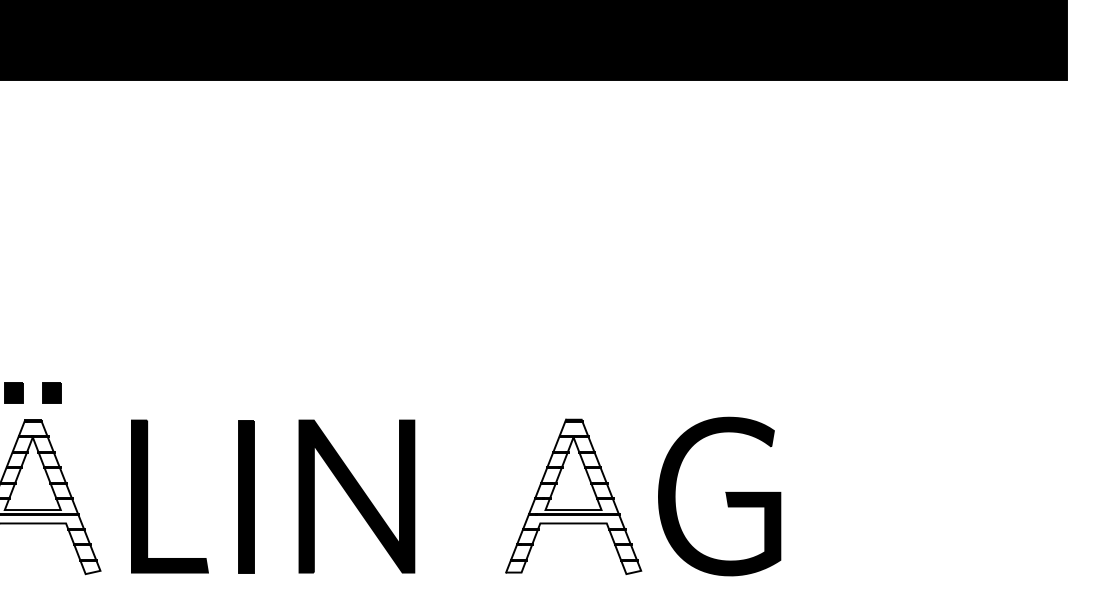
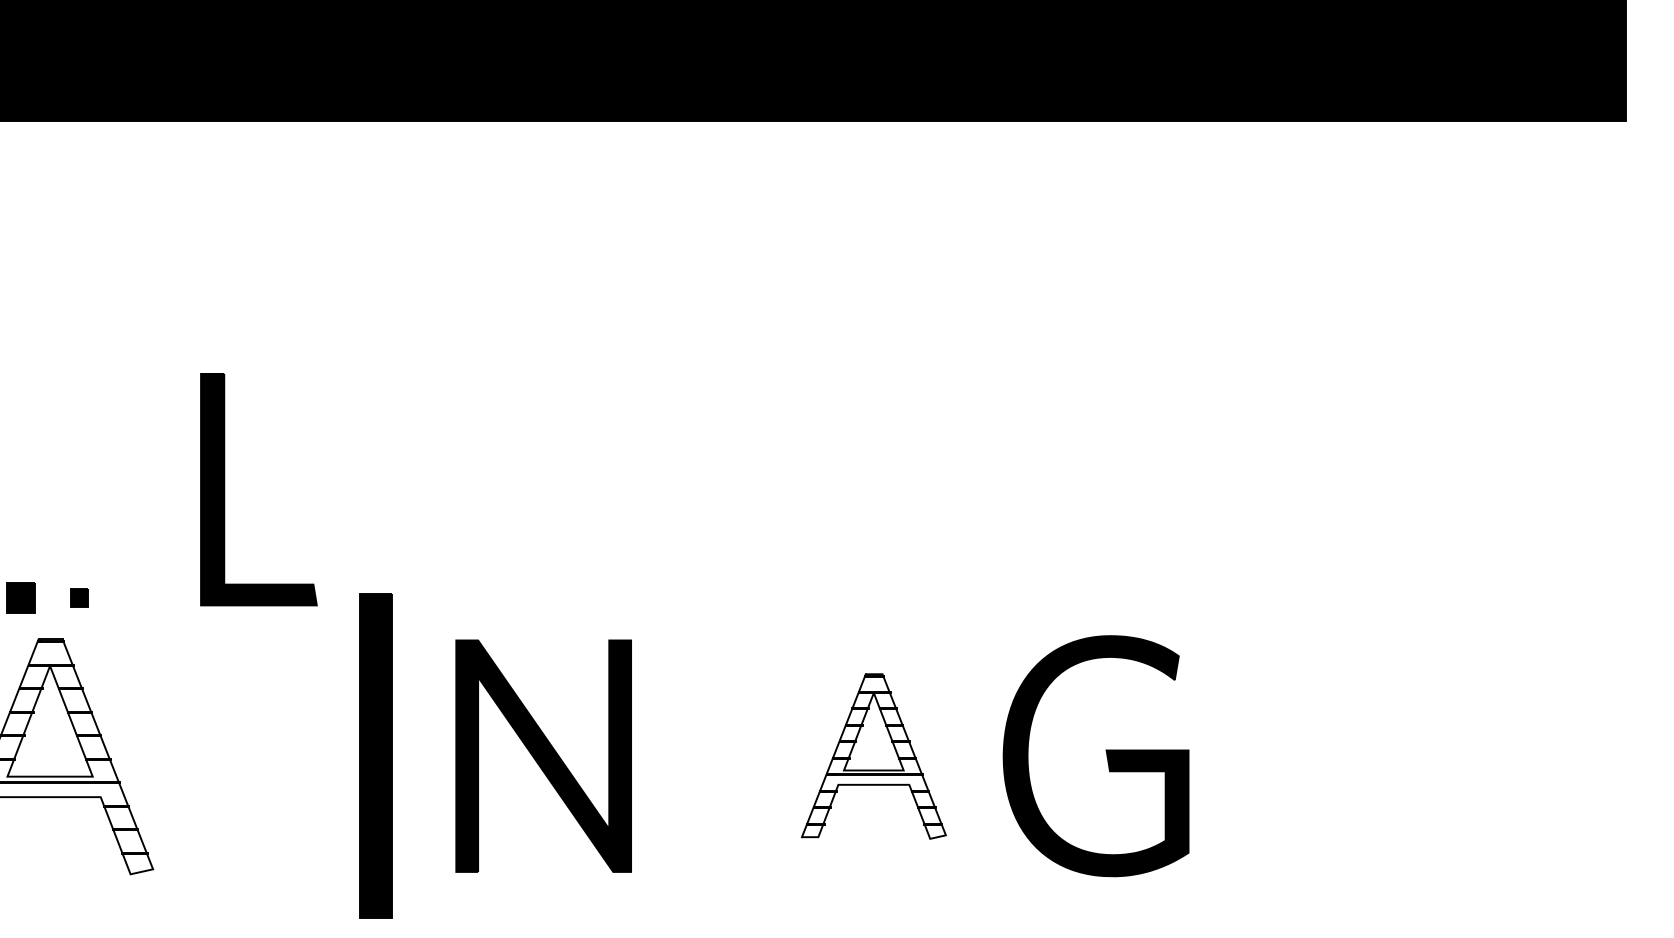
part: (51, 392) -> (78, 597), size x0.6
part: (148, 496) -> (226, 489), moved
part: (246, 496) -> (375, 756), size x1.4
part: (573, 496) -> (873, 756), size x0.7

